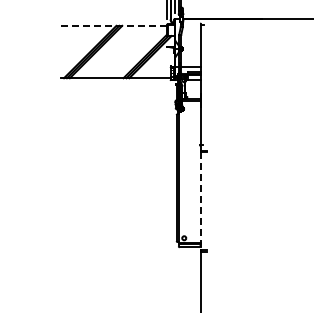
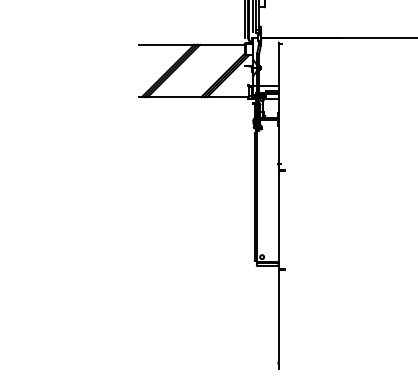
line: (113, 25) -> (191, 44), dashed -> solid
line: (200, 201) -> (278, 220), dashed -> solid

